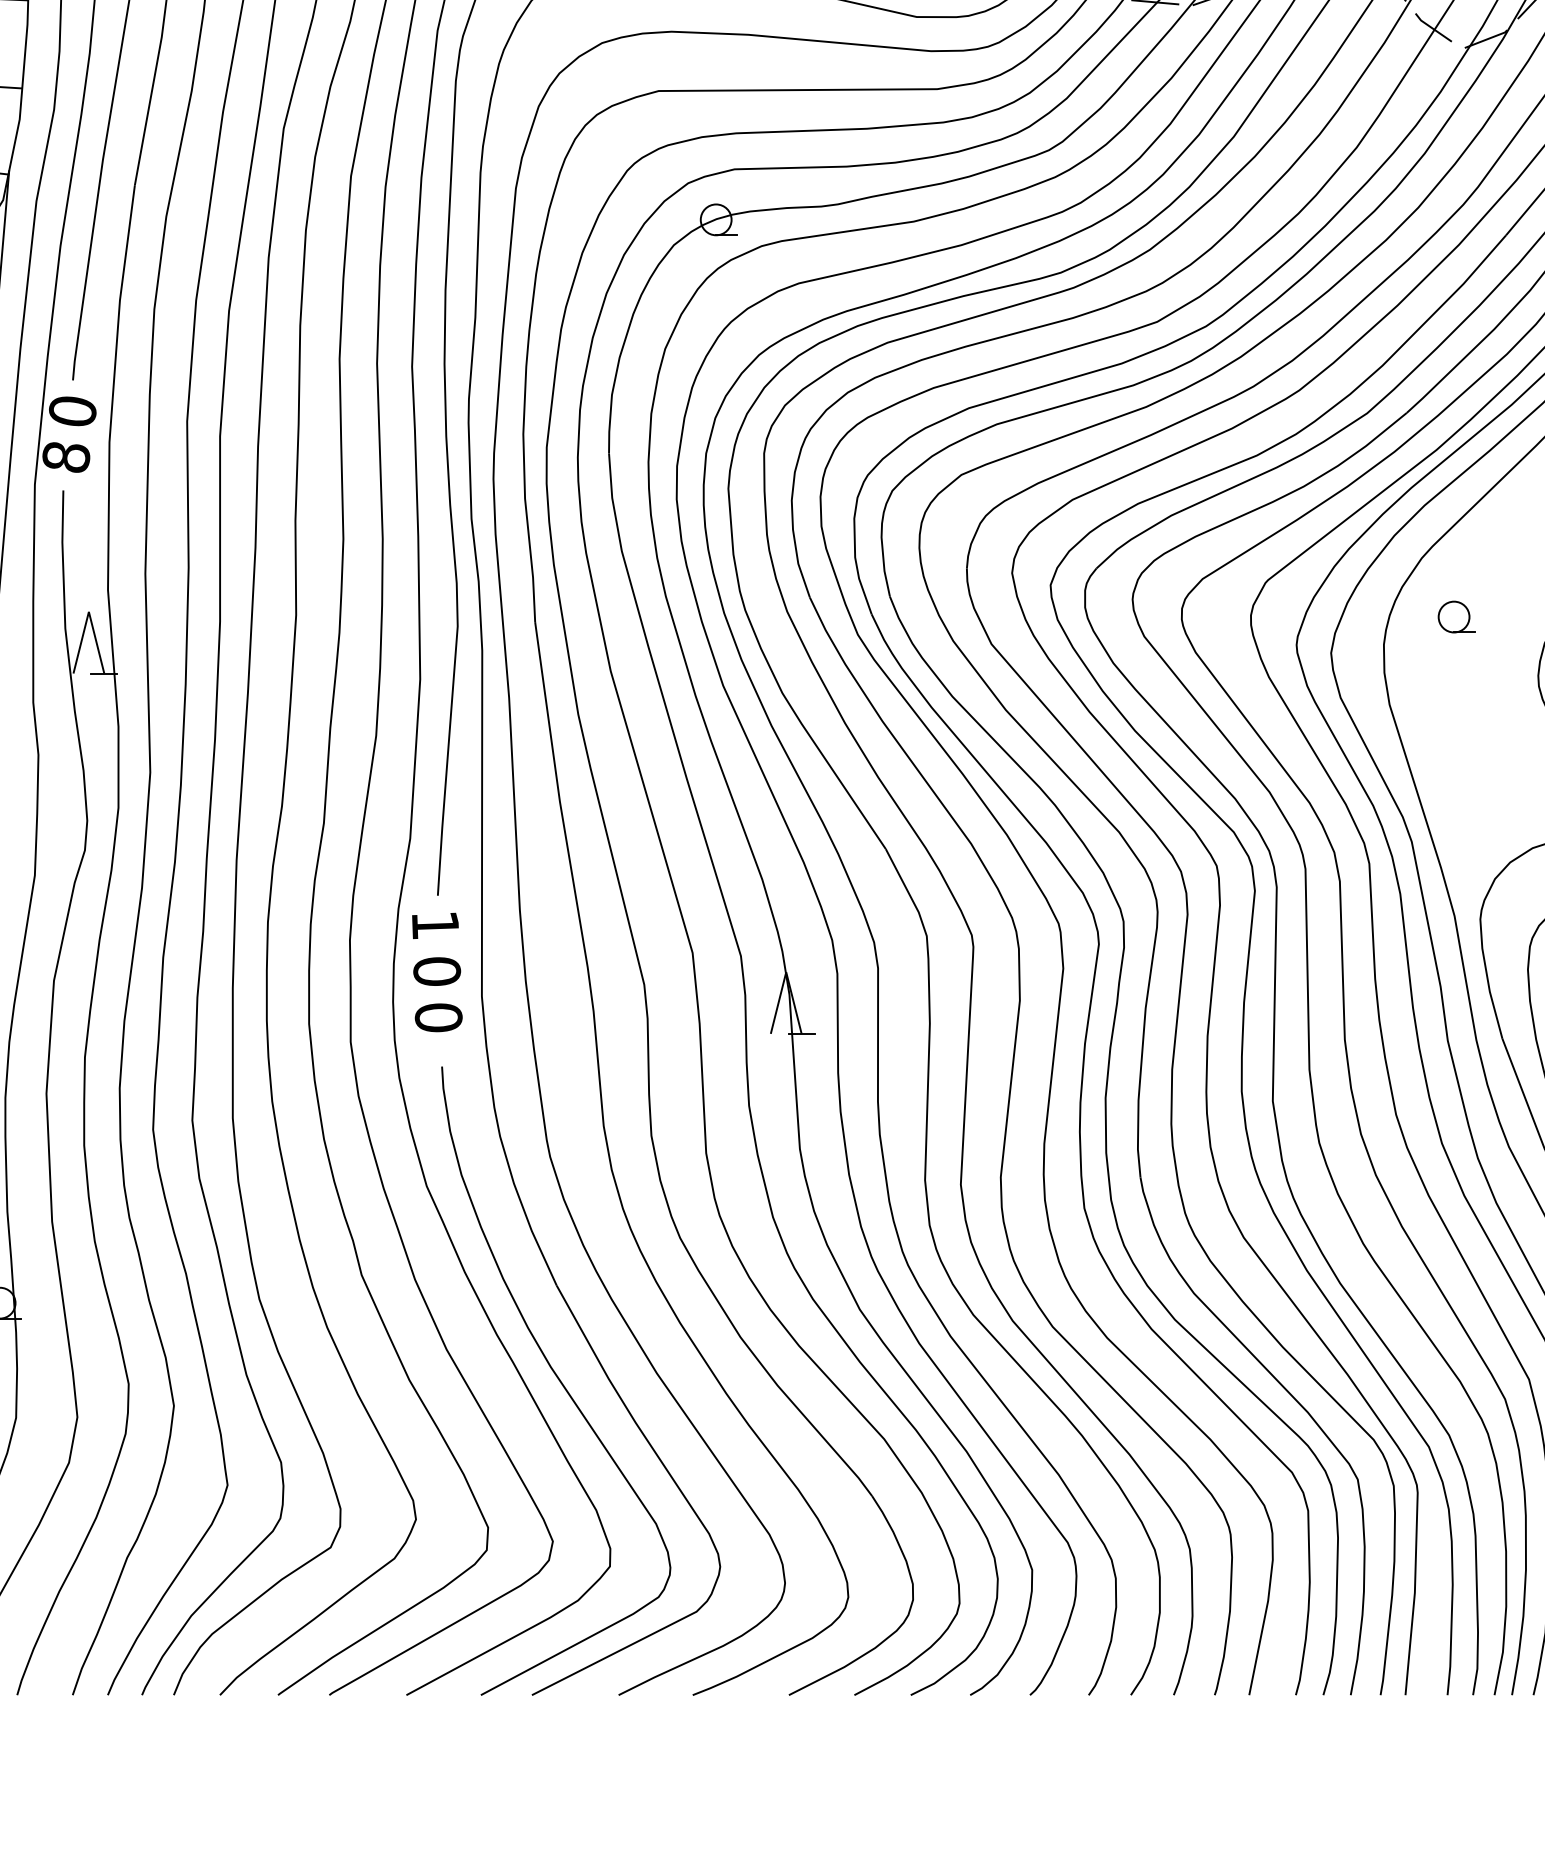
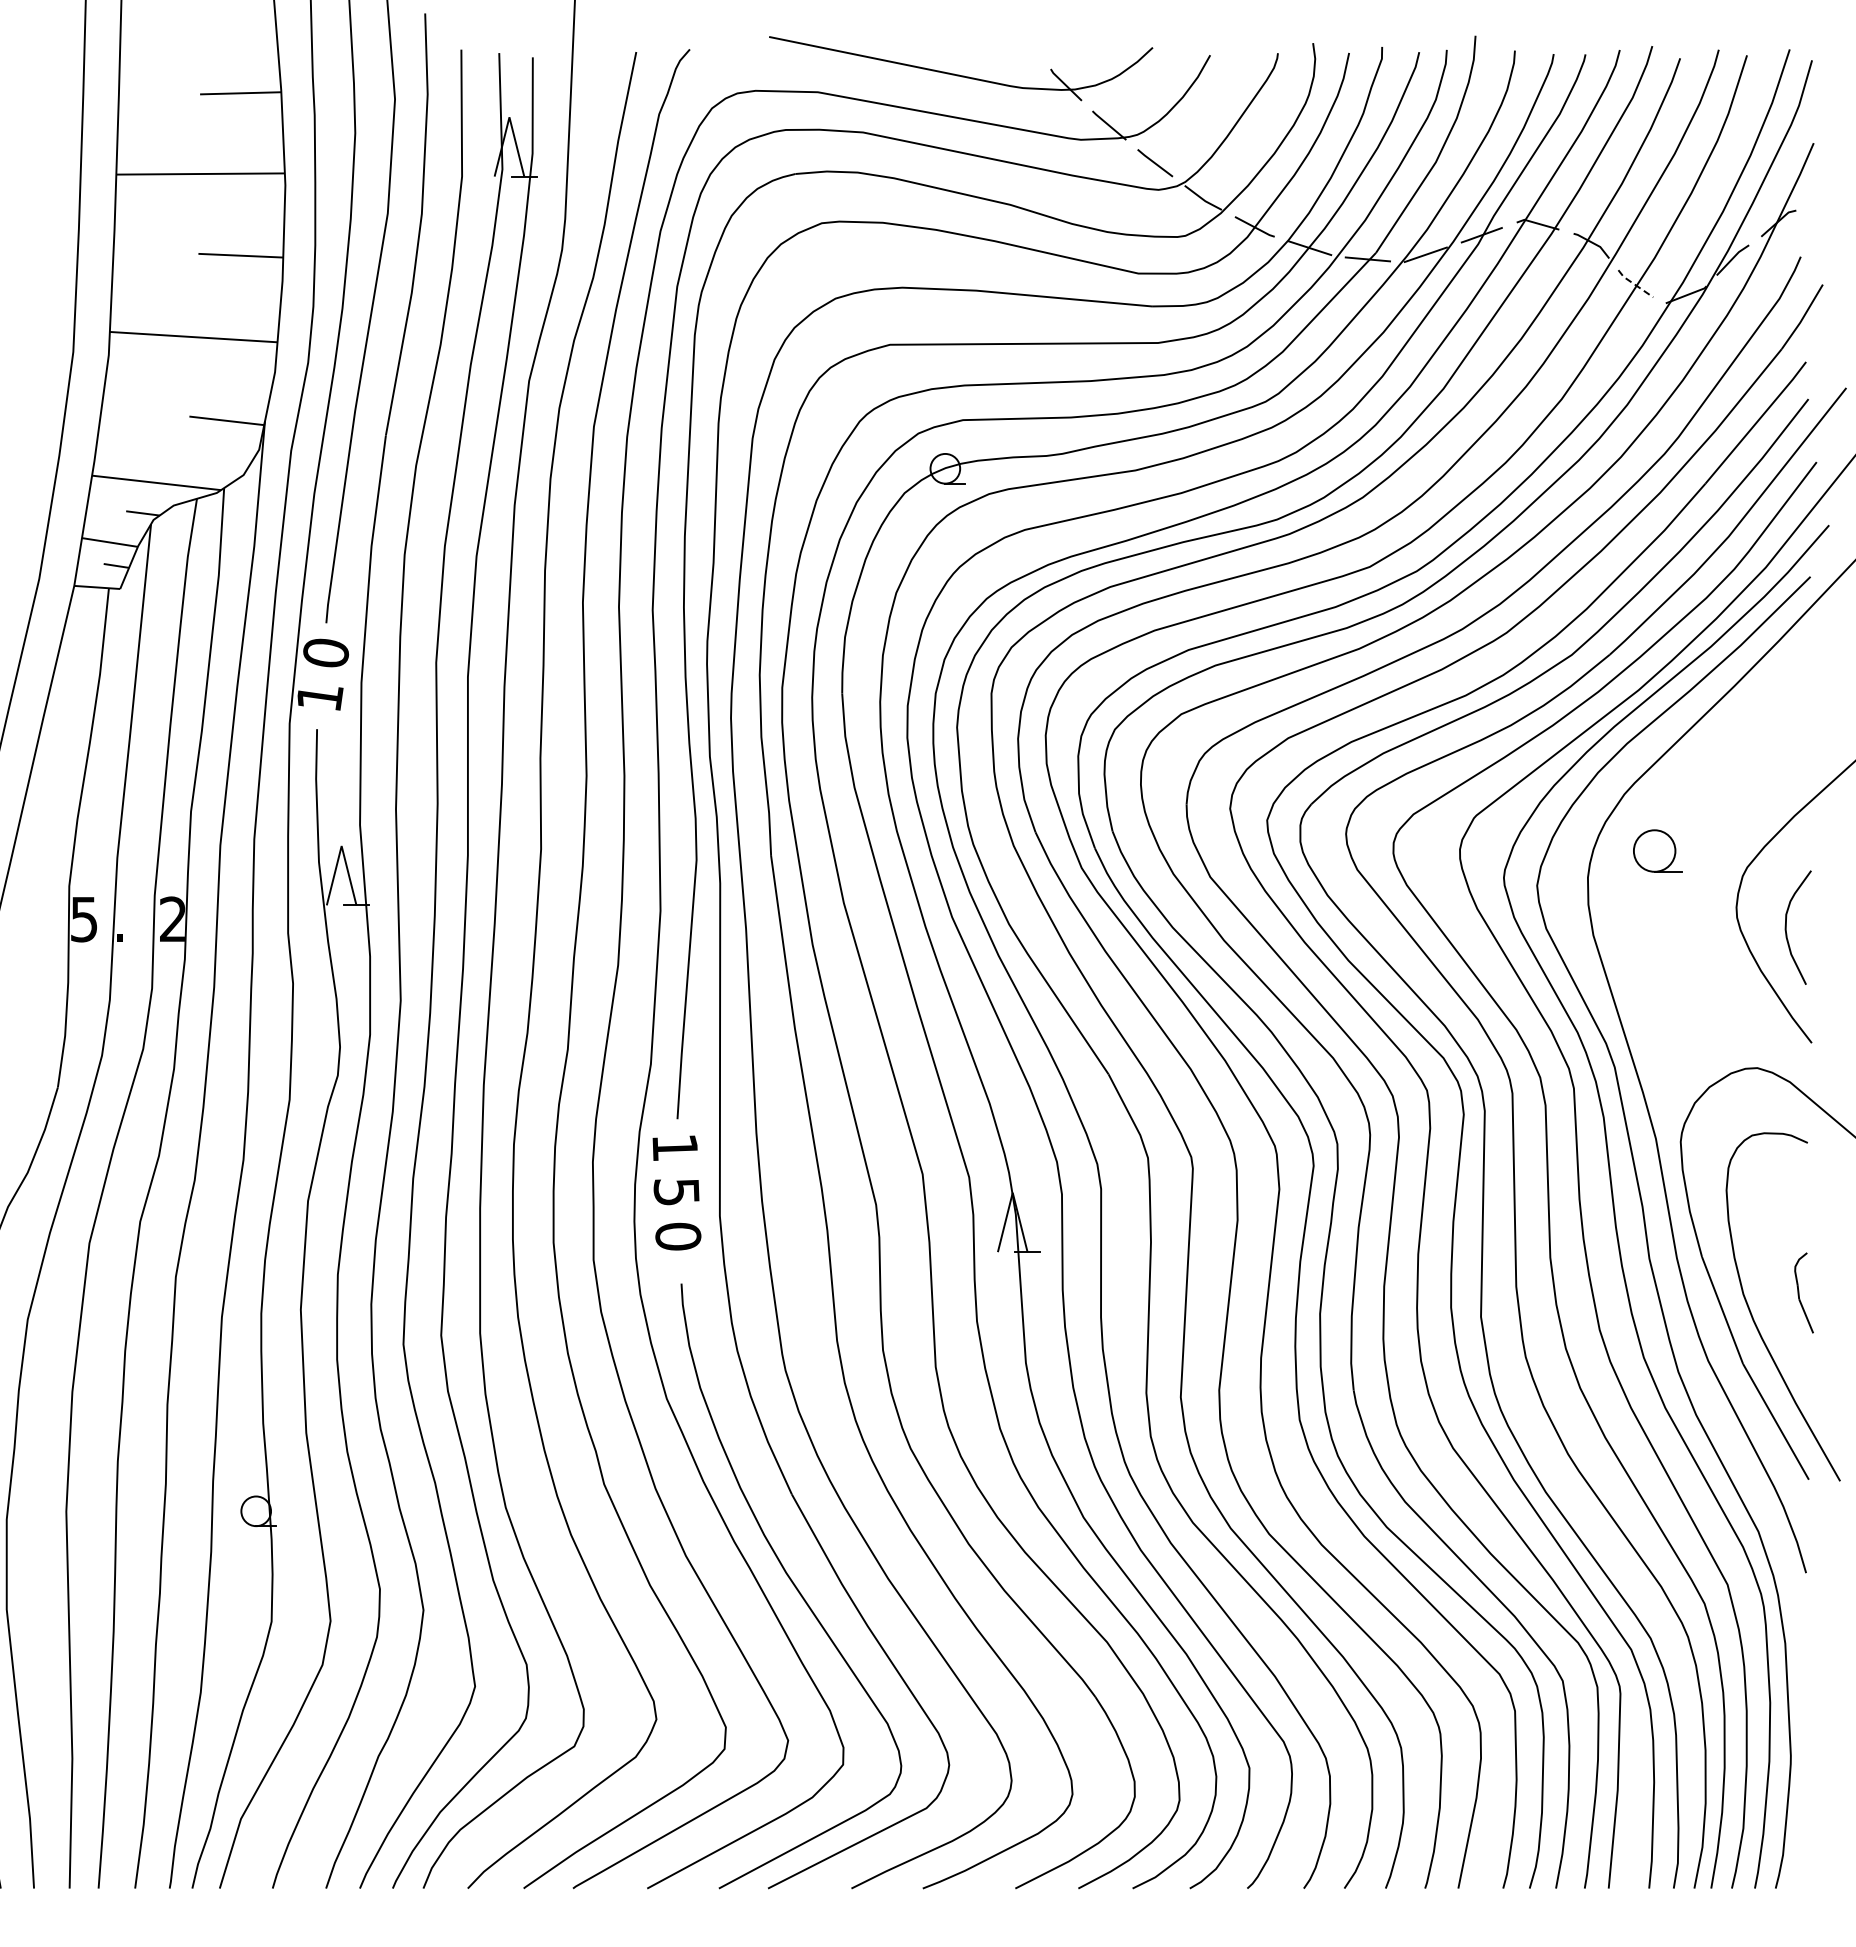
line: (1432, 28) -> (1634, 284), solid -> dashed
text: (66, 457) -> (320, 697), 8 -> 1
part: (1456, 616) -> (1657, 850), size x1.4
text: (436, 971) -> (676, 1192), 0 -> 5

